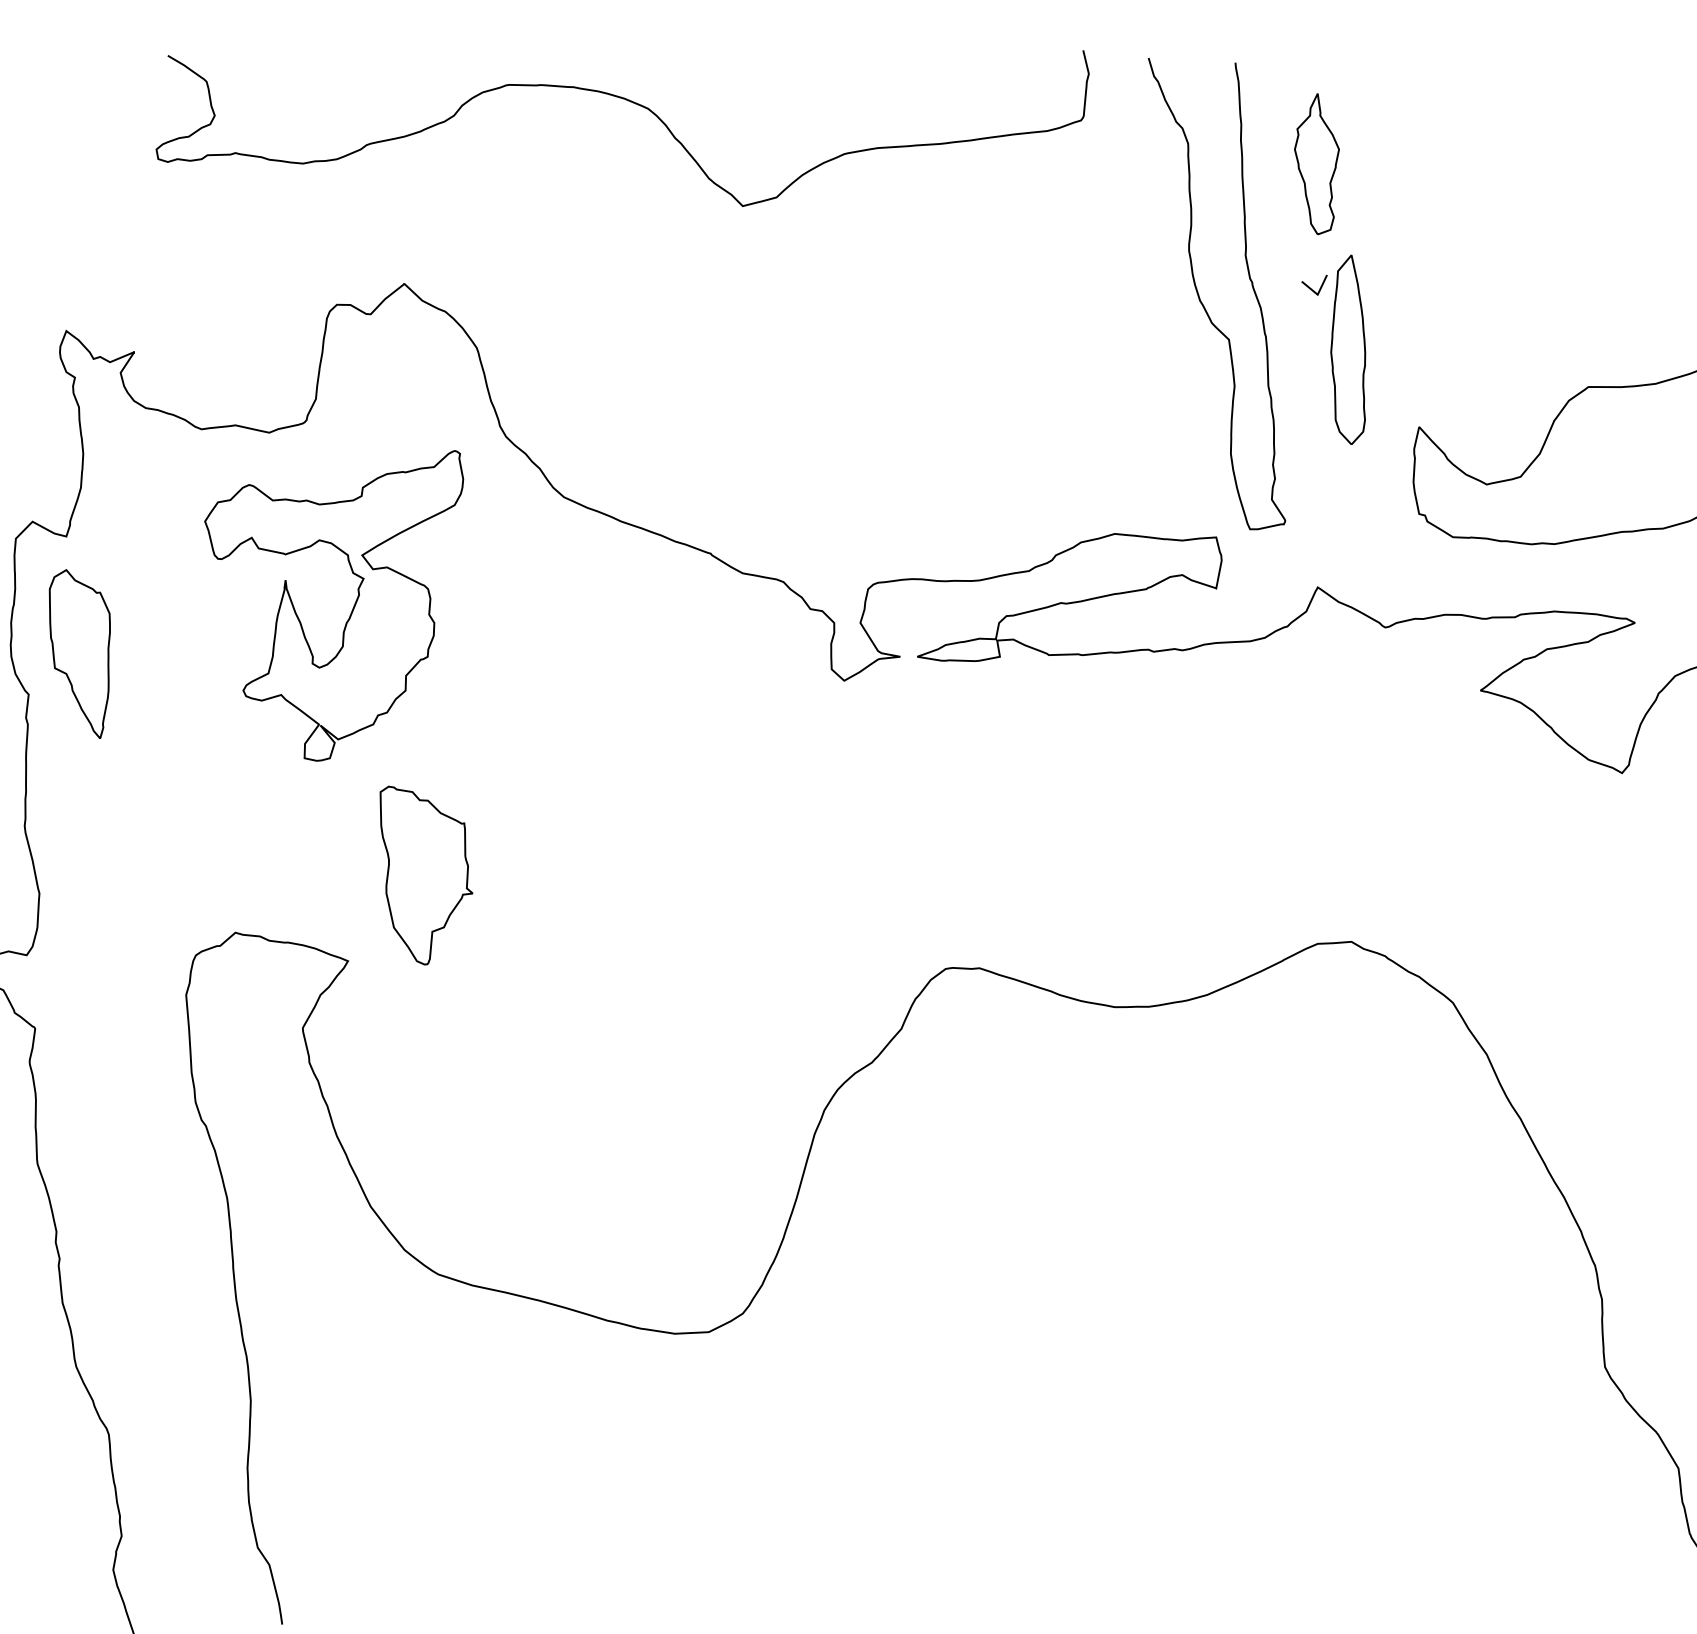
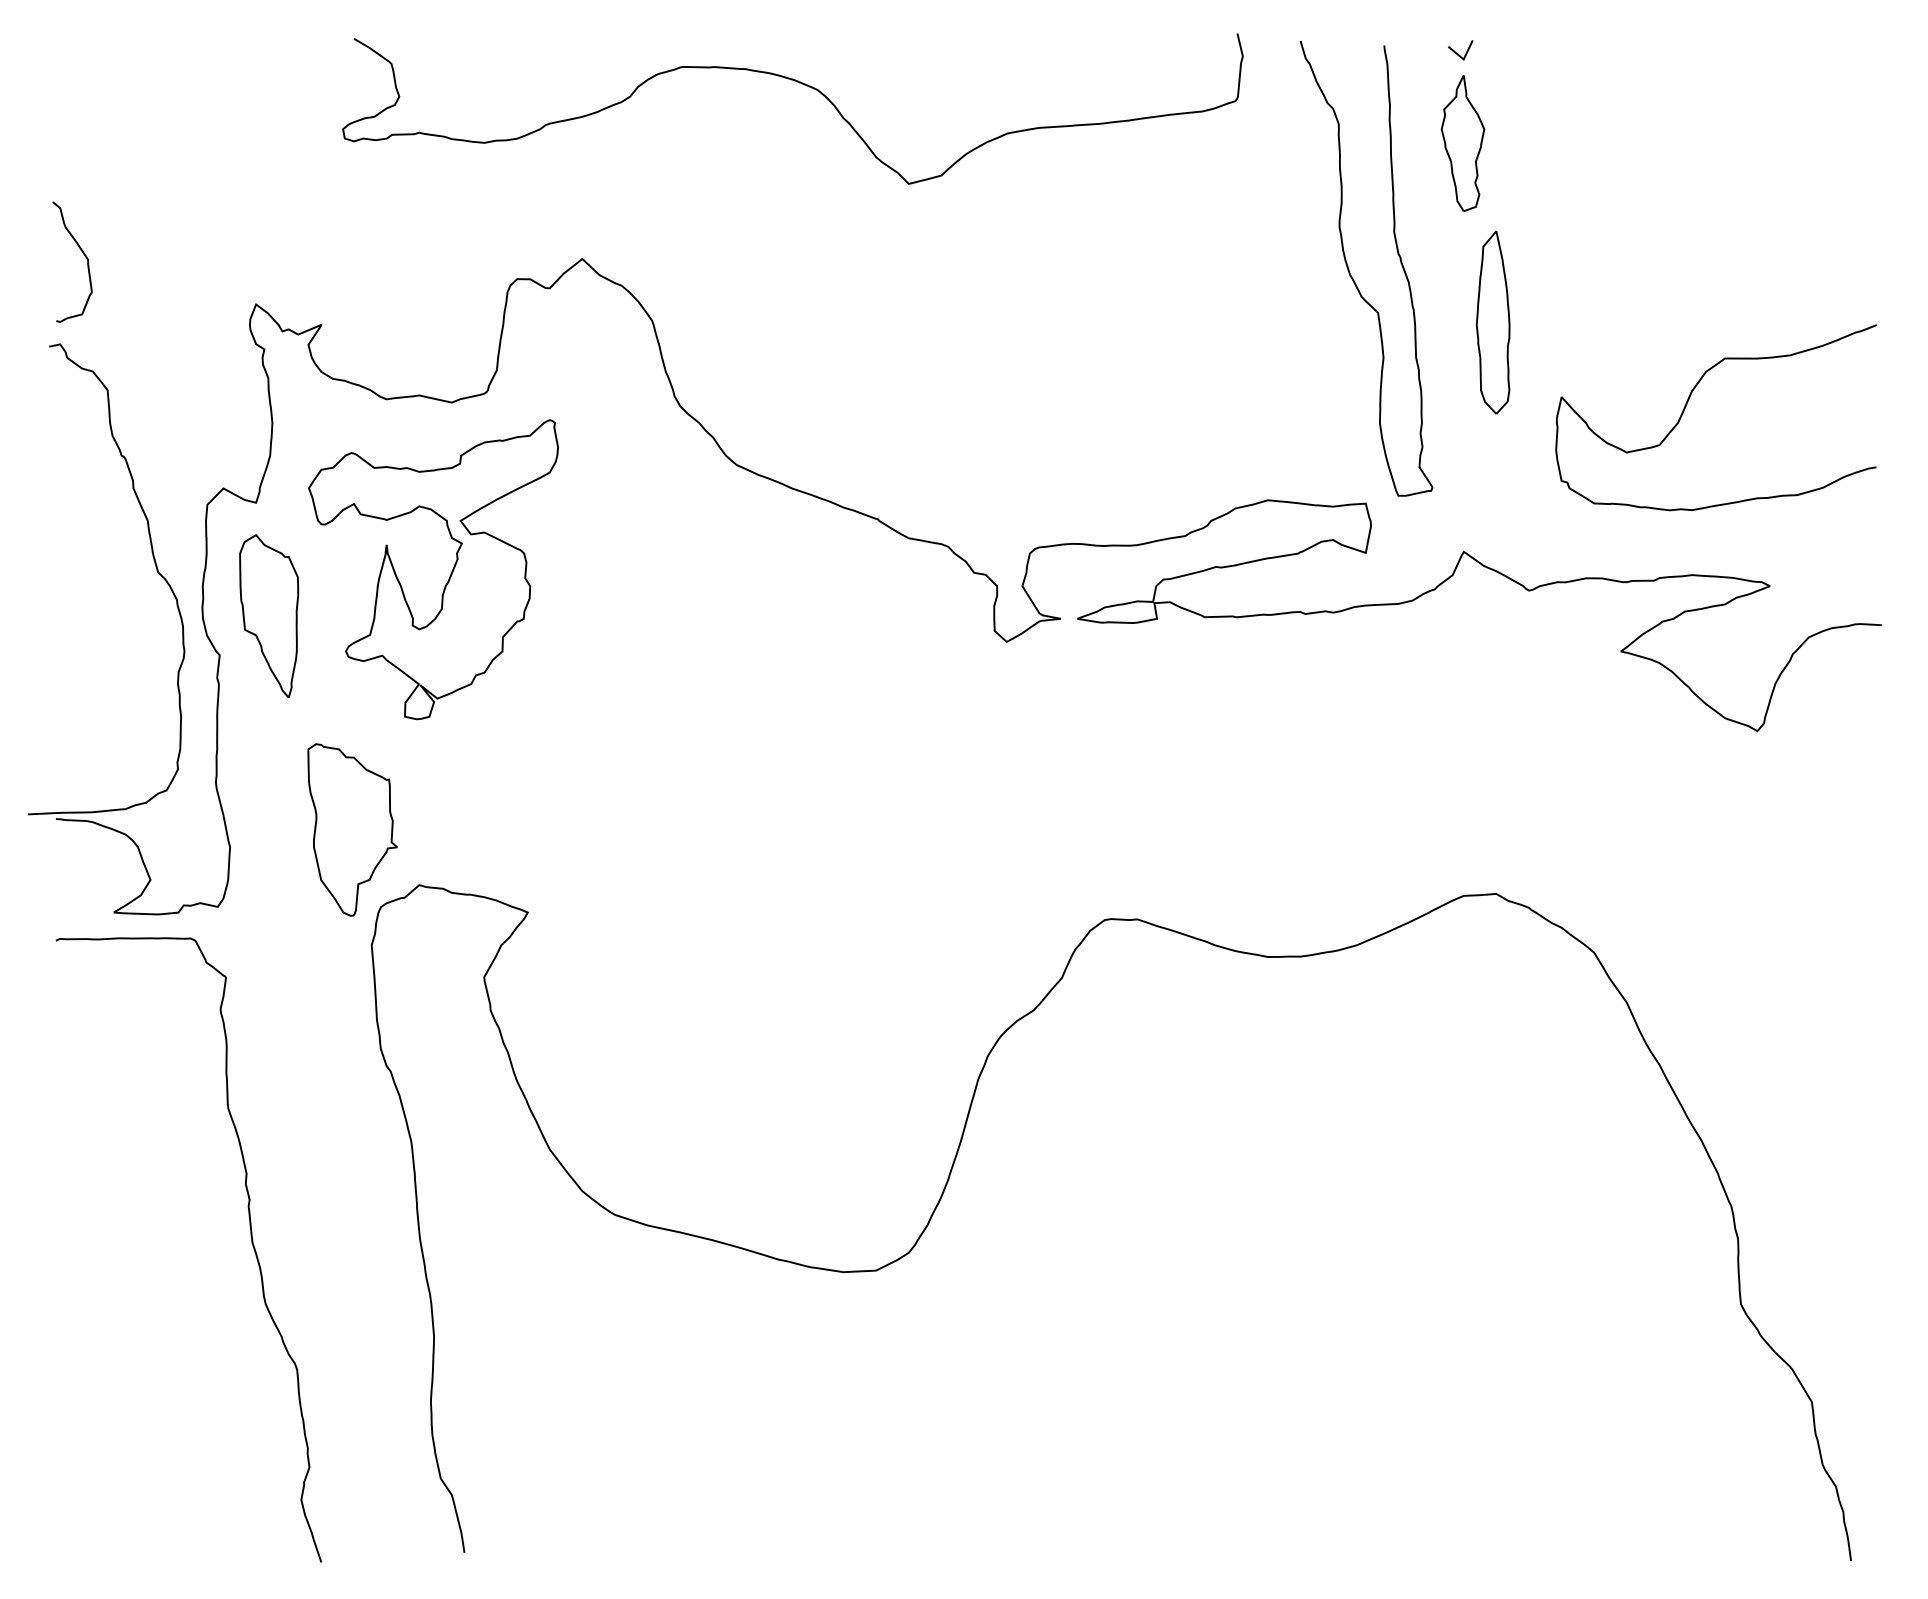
line: (1312, 288) -> (1458, 53), moved
part: (351, 609) -> (450, 573), moved
part: (426, 875) -> (352, 829), moved

